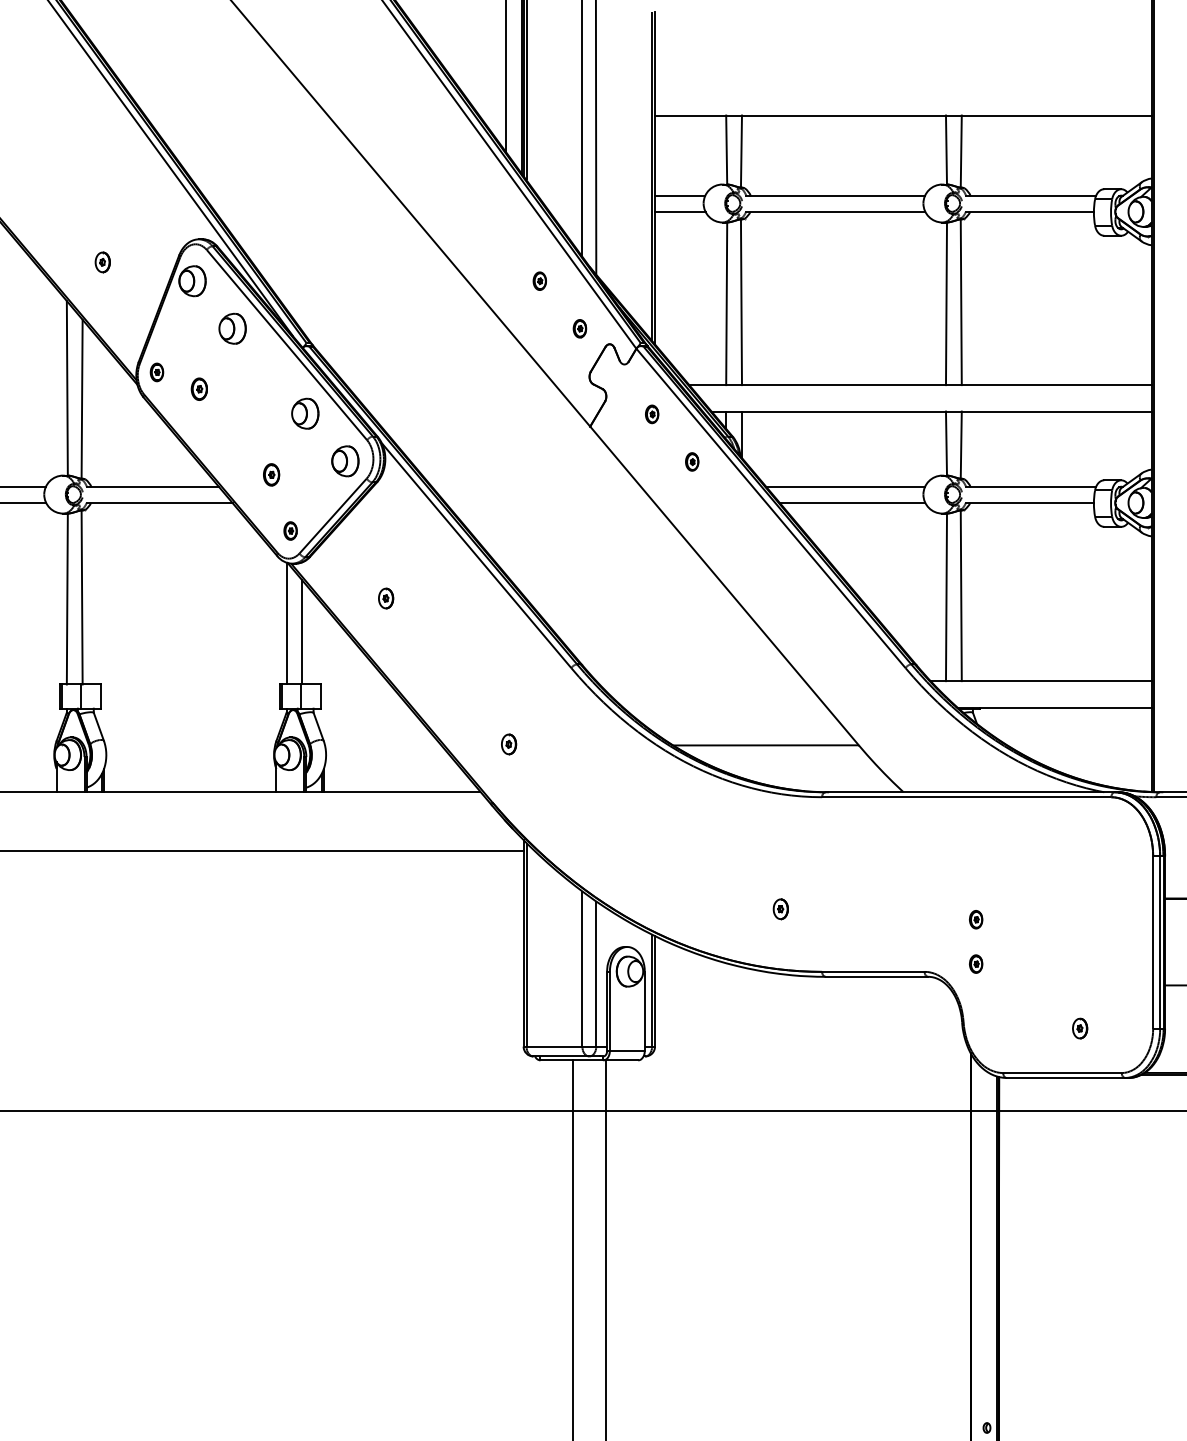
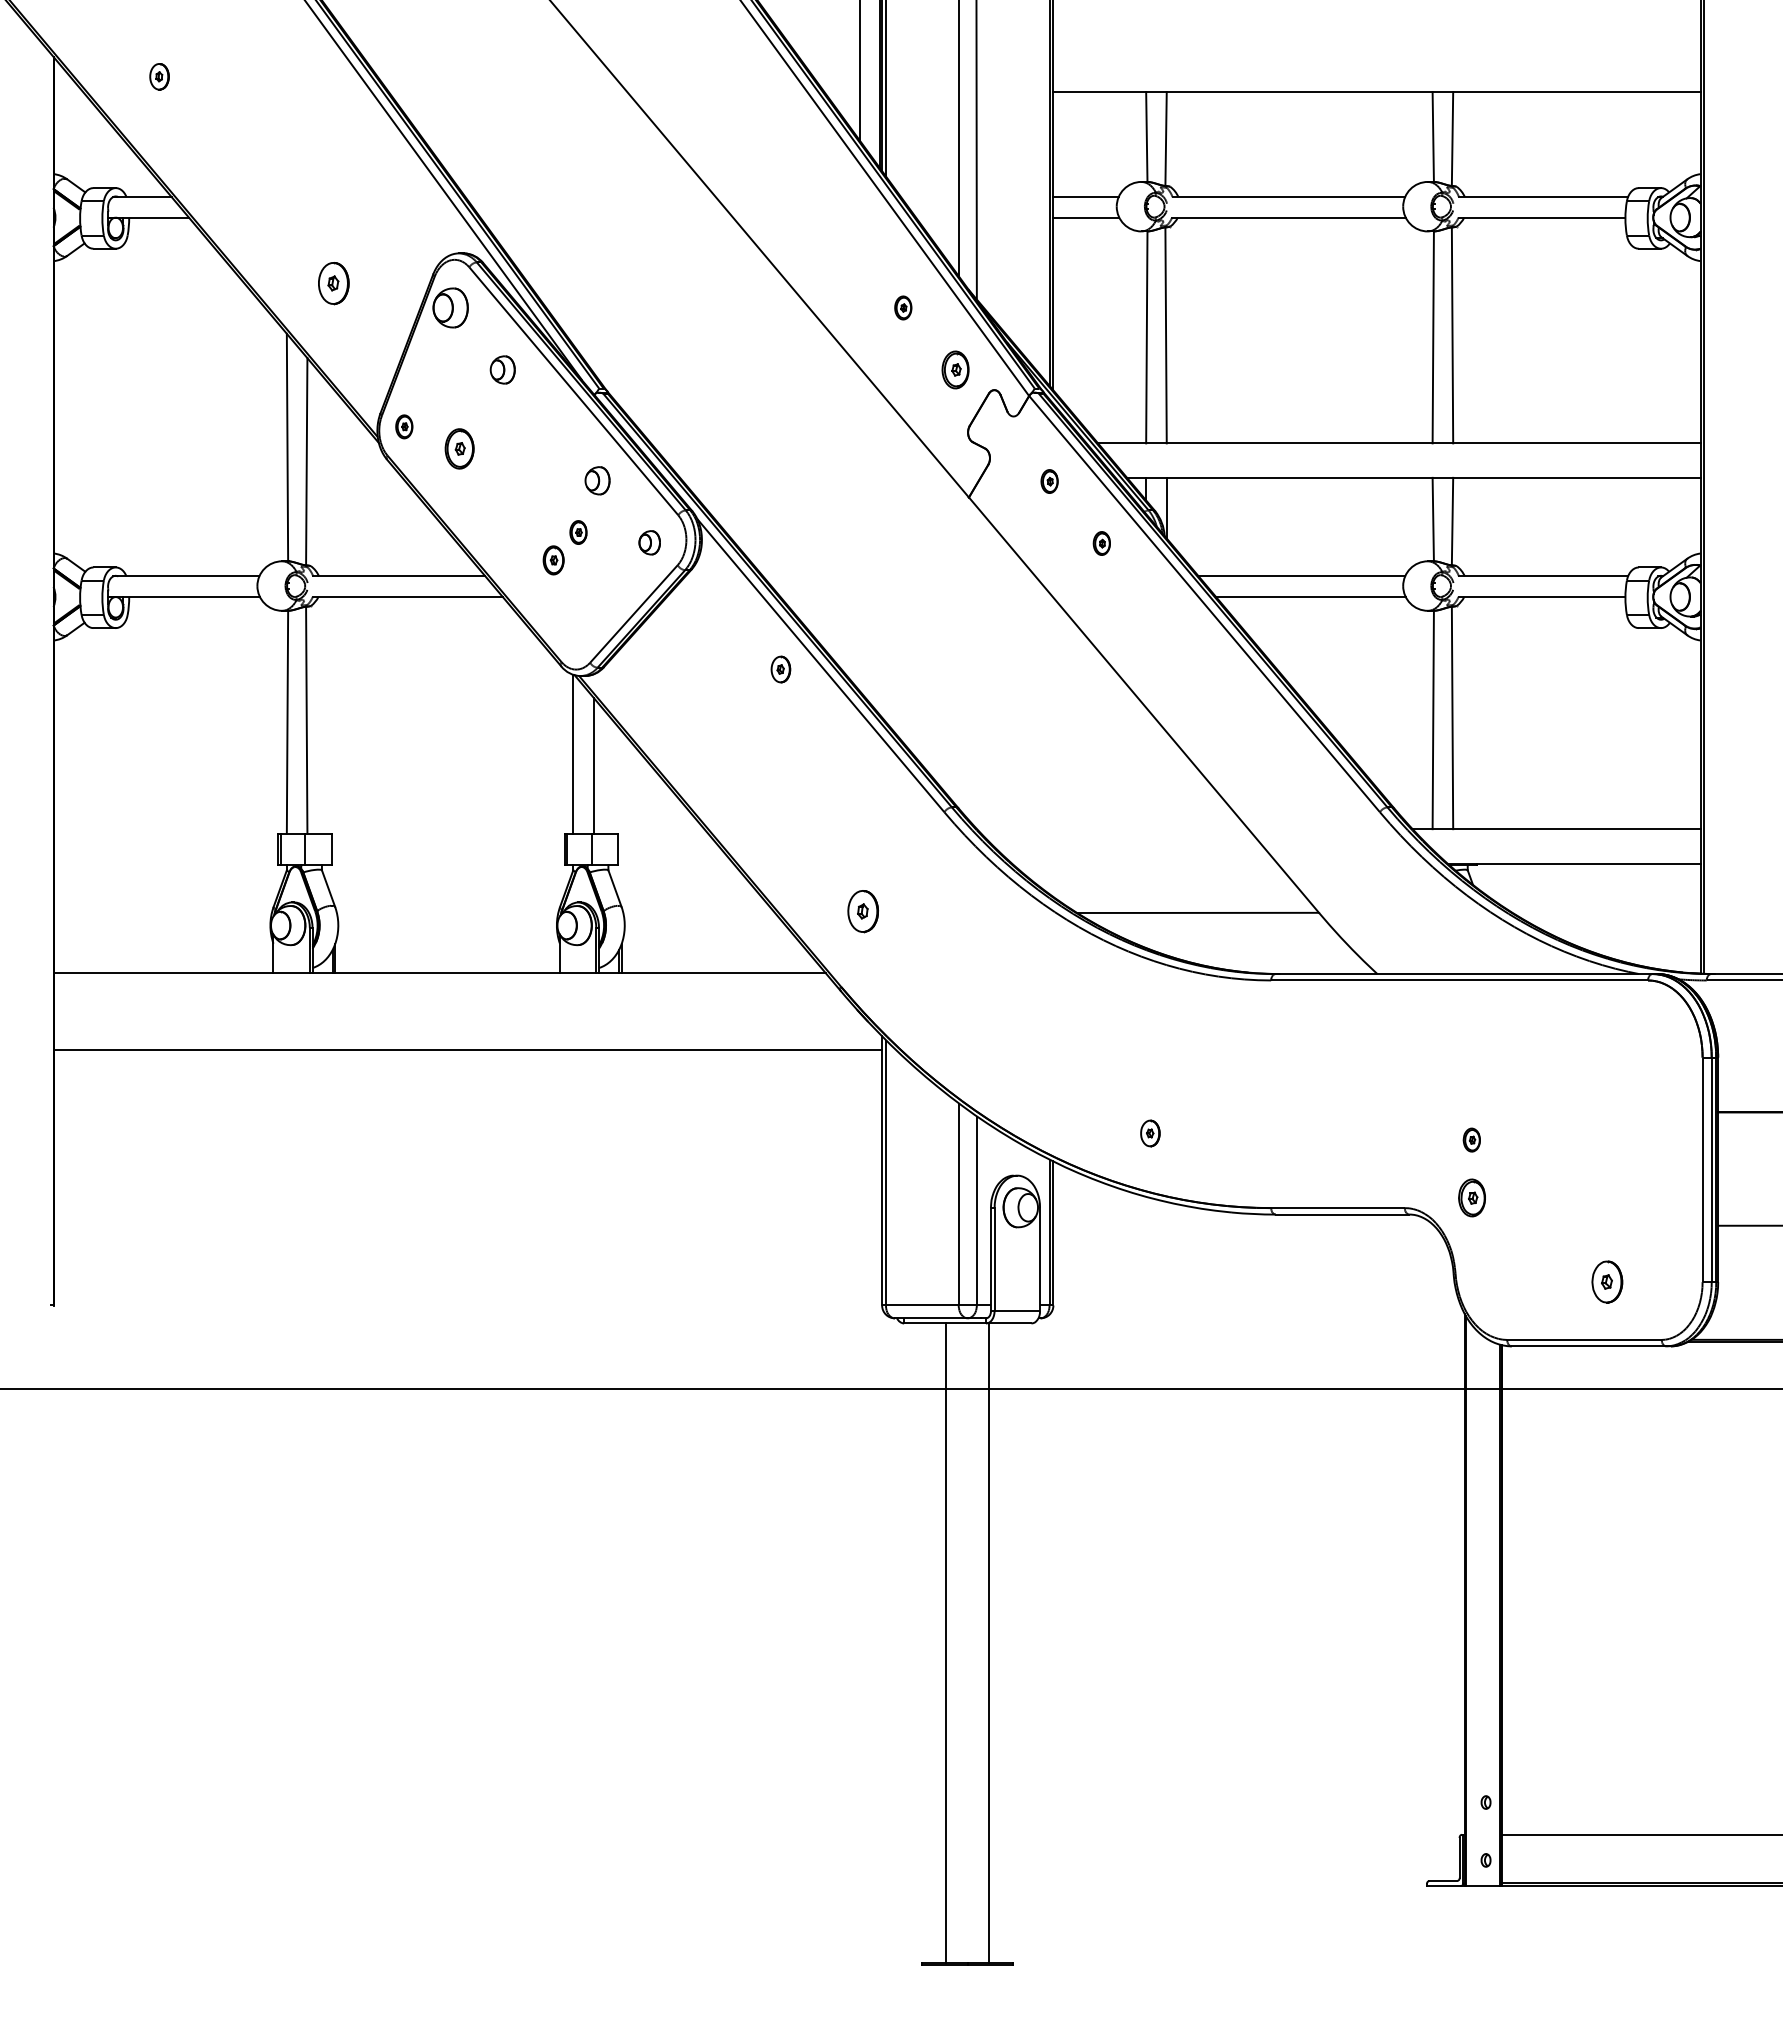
part: (102, 262) -> (333, 283), size x1.6
part: (232, 328) -> (502, 369), size x0.7
part: (579, 328) -> (955, 369), size x1.6
part: (199, 389) -> (459, 448), size x1.4
part: (305, 413) -> (597, 480), size x0.7
part: (345, 461) -> (649, 542), size x0.6
part: (290, 530) -> (578, 532), moved
part: (385, 598) -> (780, 669), moved
part: (508, 744) -> (862, 911), size x1.6
part: (780, 909) -> (1150, 1133), moved
part: (975, 963) -> (1471, 1197), size x1.6
part: (1080, 1028) -> (1607, 1281), size x1.6

